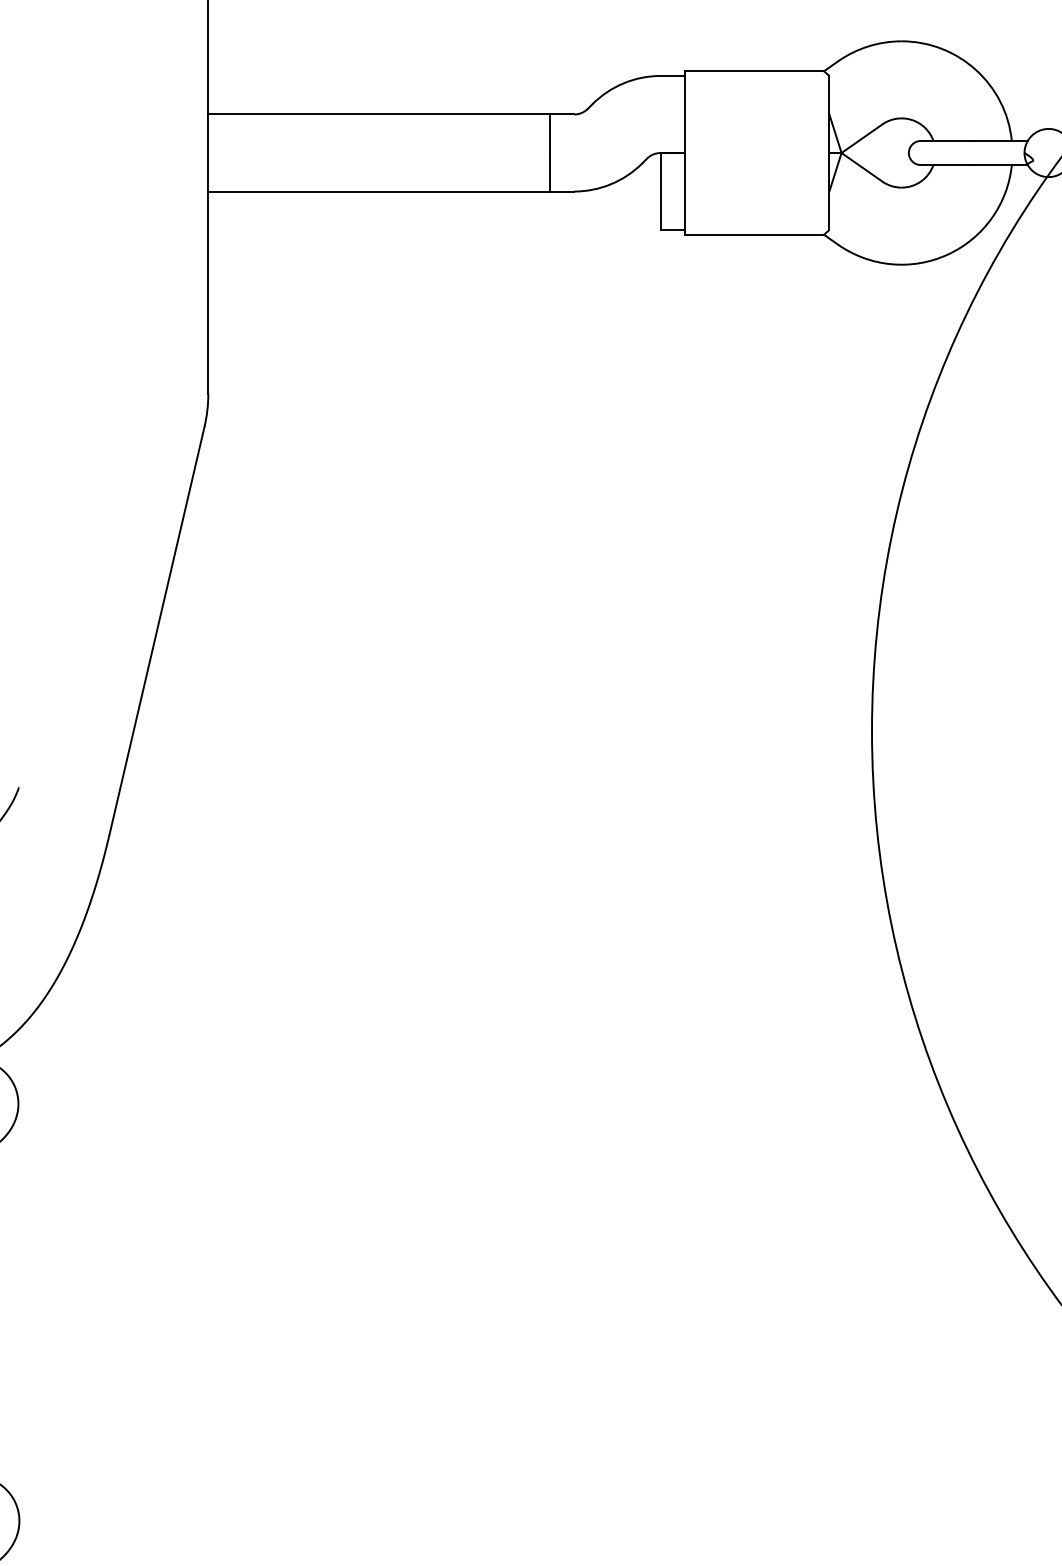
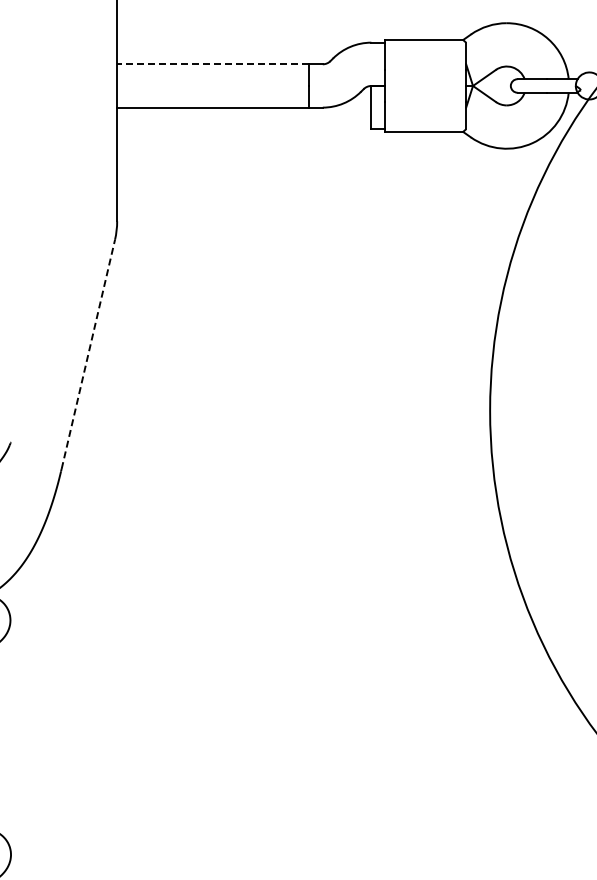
line: (377, 114) -> (212, 64), solid -> dashed
line: (157, 630) -> (88, 354), solid -> dashed

